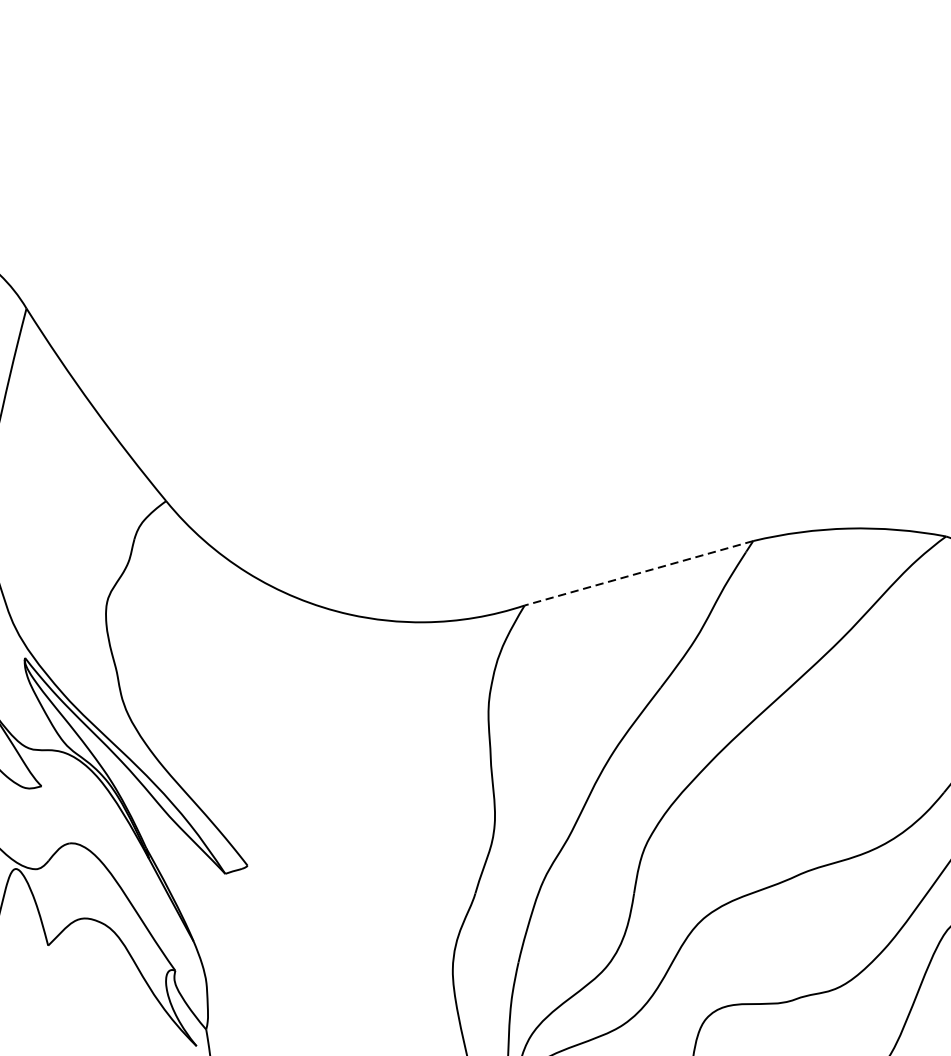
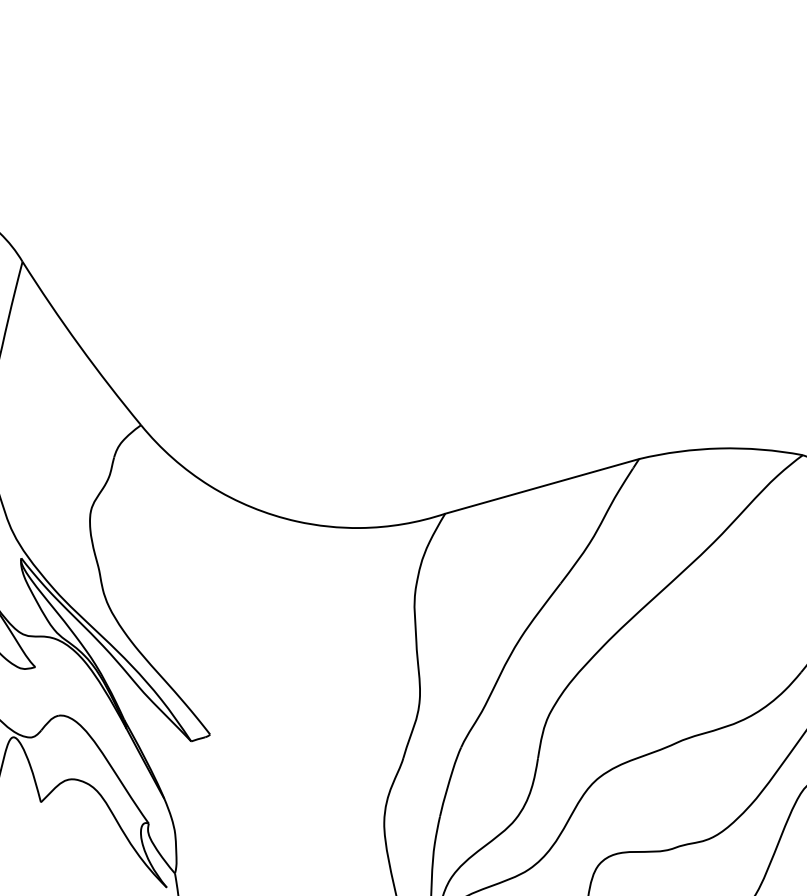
line: (639, 573) -> (542, 486), dashed -> solid

